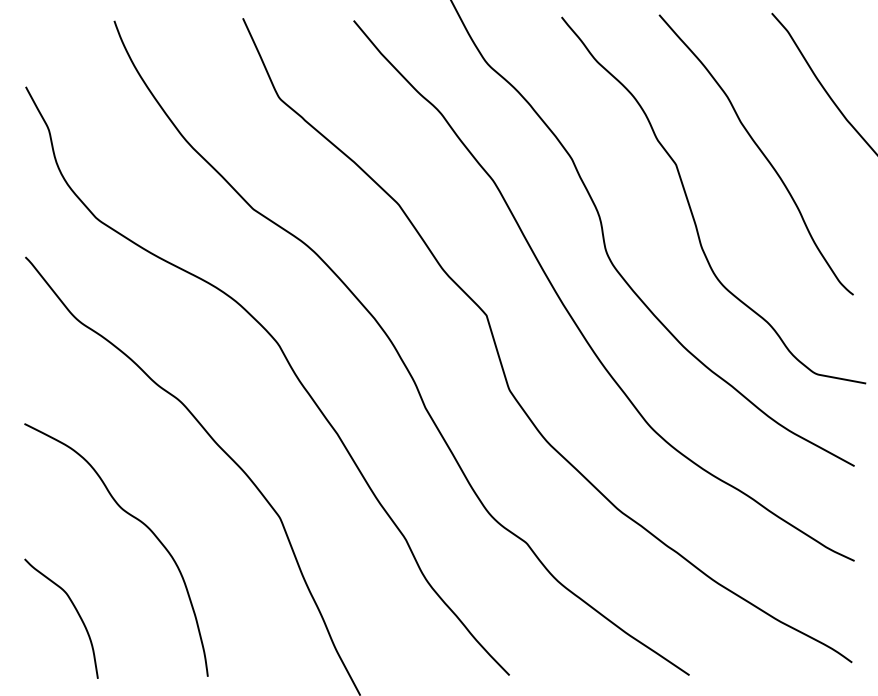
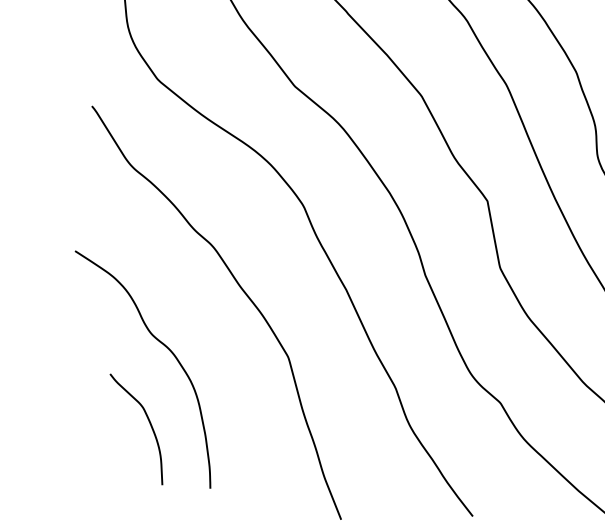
curve: (75, 610) -> (149, 423), moved

